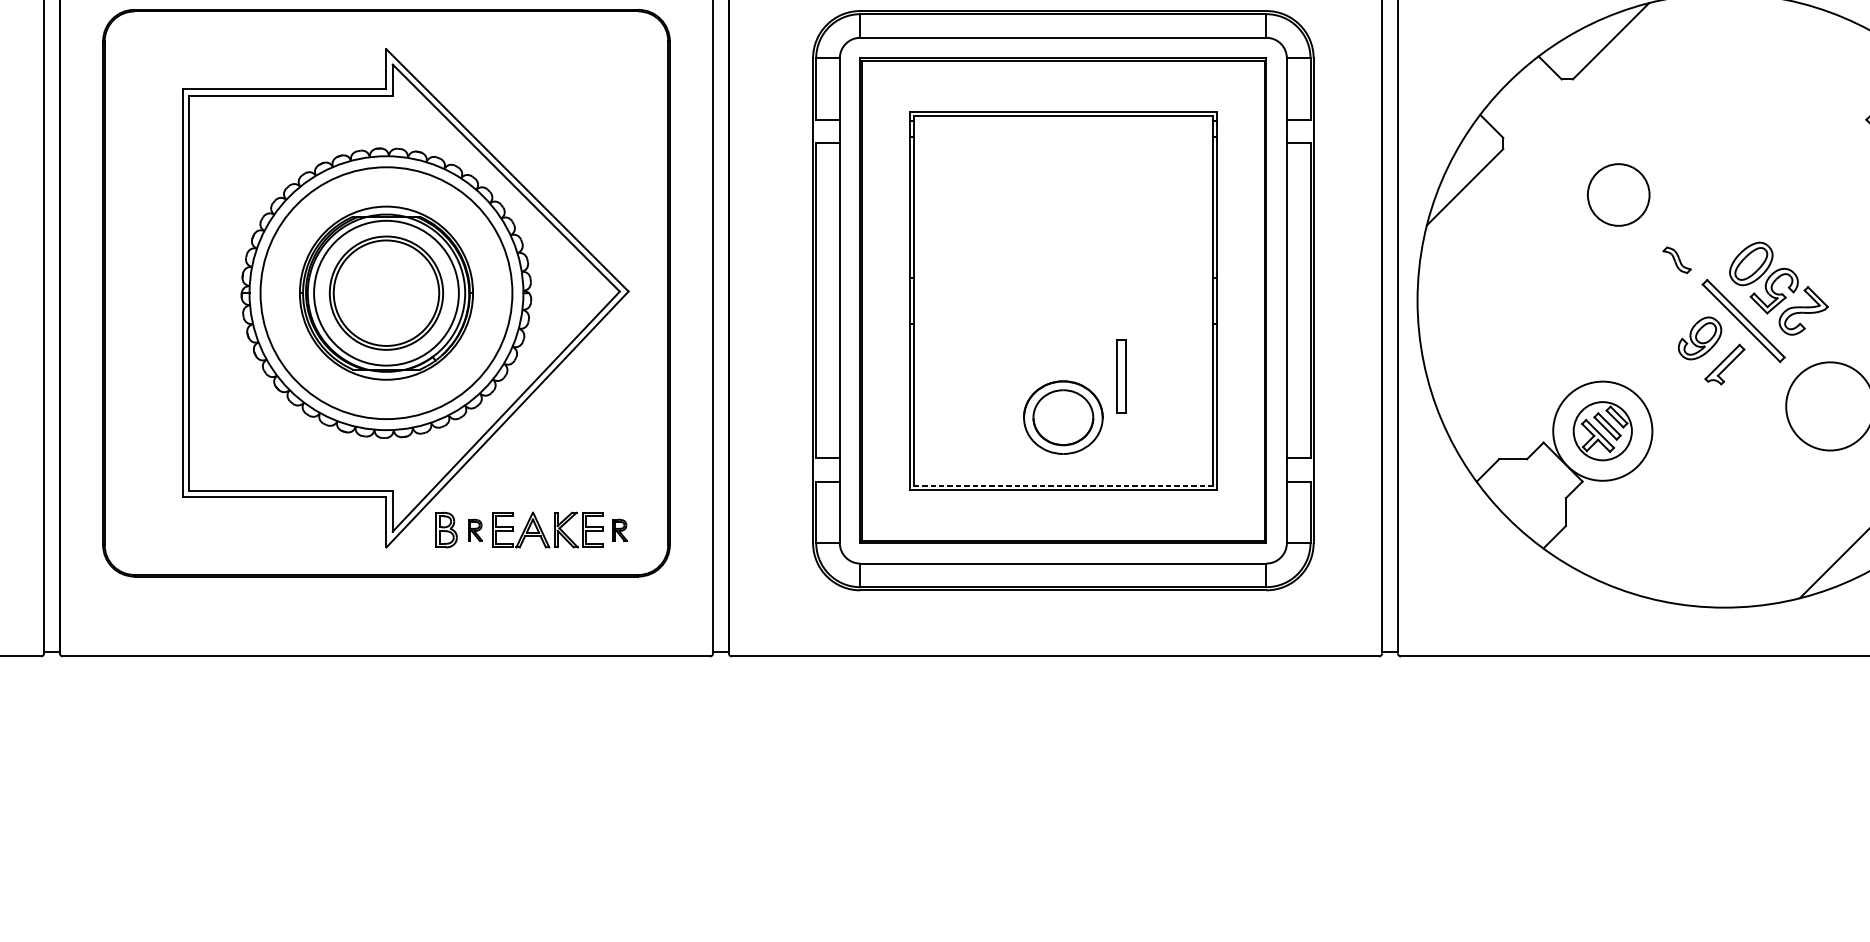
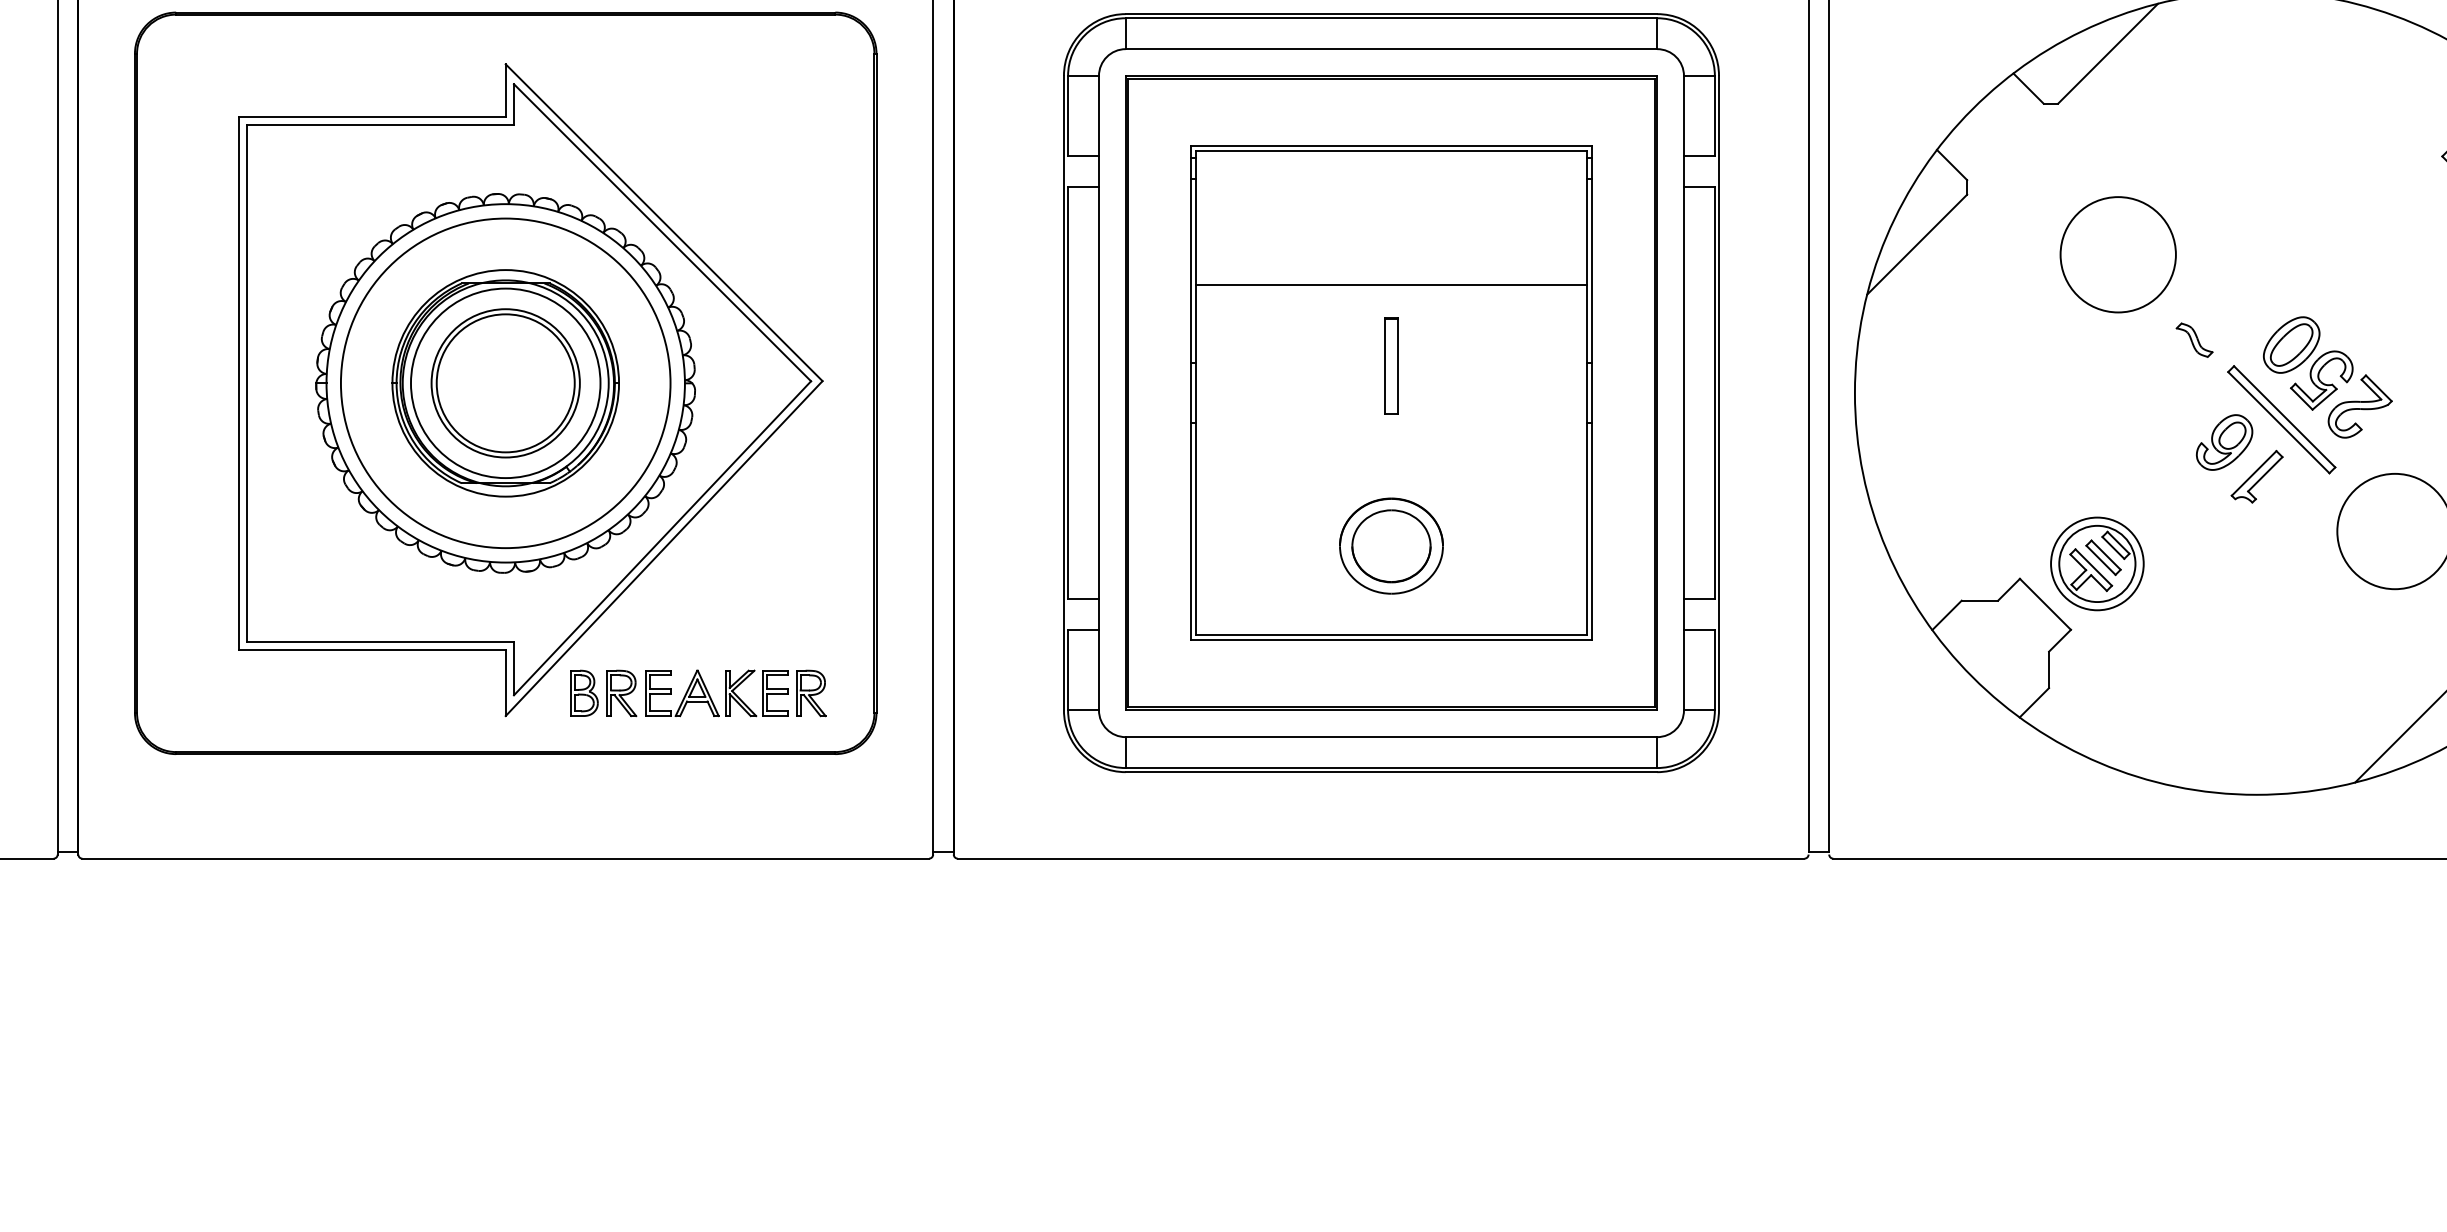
circle: (1618, 194) -> (2117, 254), size x1.43
line: (1063, 218) -> (1391, 285), added
part: (1121, 375) -> (1391, 365), moved
circle: (1602, 430) -> (2097, 563), size x0.71
line: (1063, 485) -> (1391, 635), dashed -> solid
part: (474, 530) -> (621, 693), size x1.67
part: (620, 530) -> (811, 693), size x1.67

